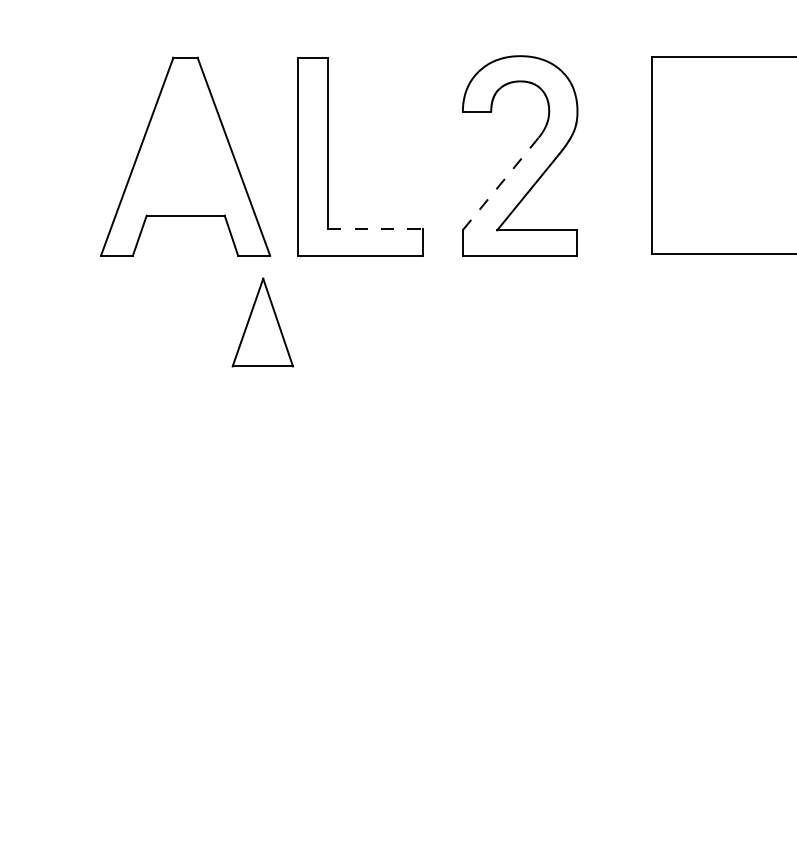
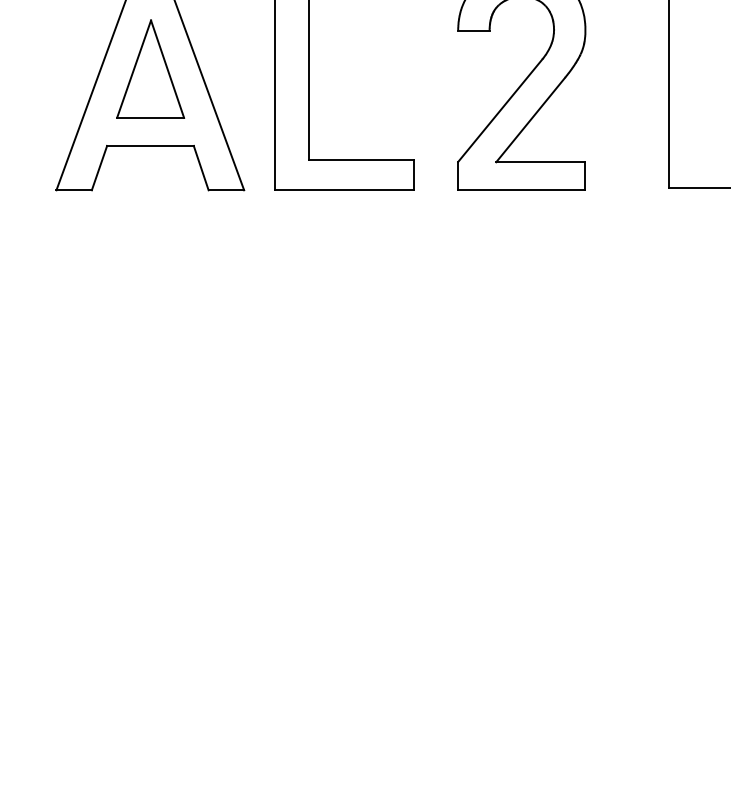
line: (500, 183) -> (499, 110), dashed -> solid
line: (375, 228) -> (361, 160), dashed -> solid
part: (262, 322) -> (150, 69), moved

